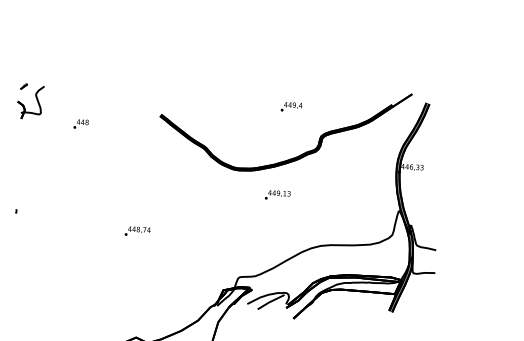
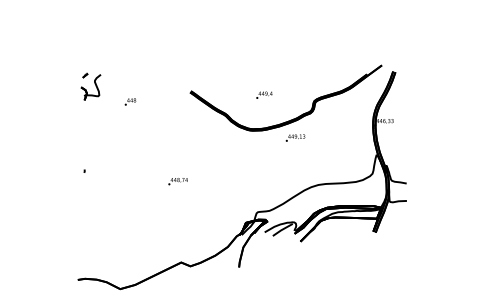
text: (291, 106) -> (264, 94), moved
text: (277, 194) -> (295, 137), moved

